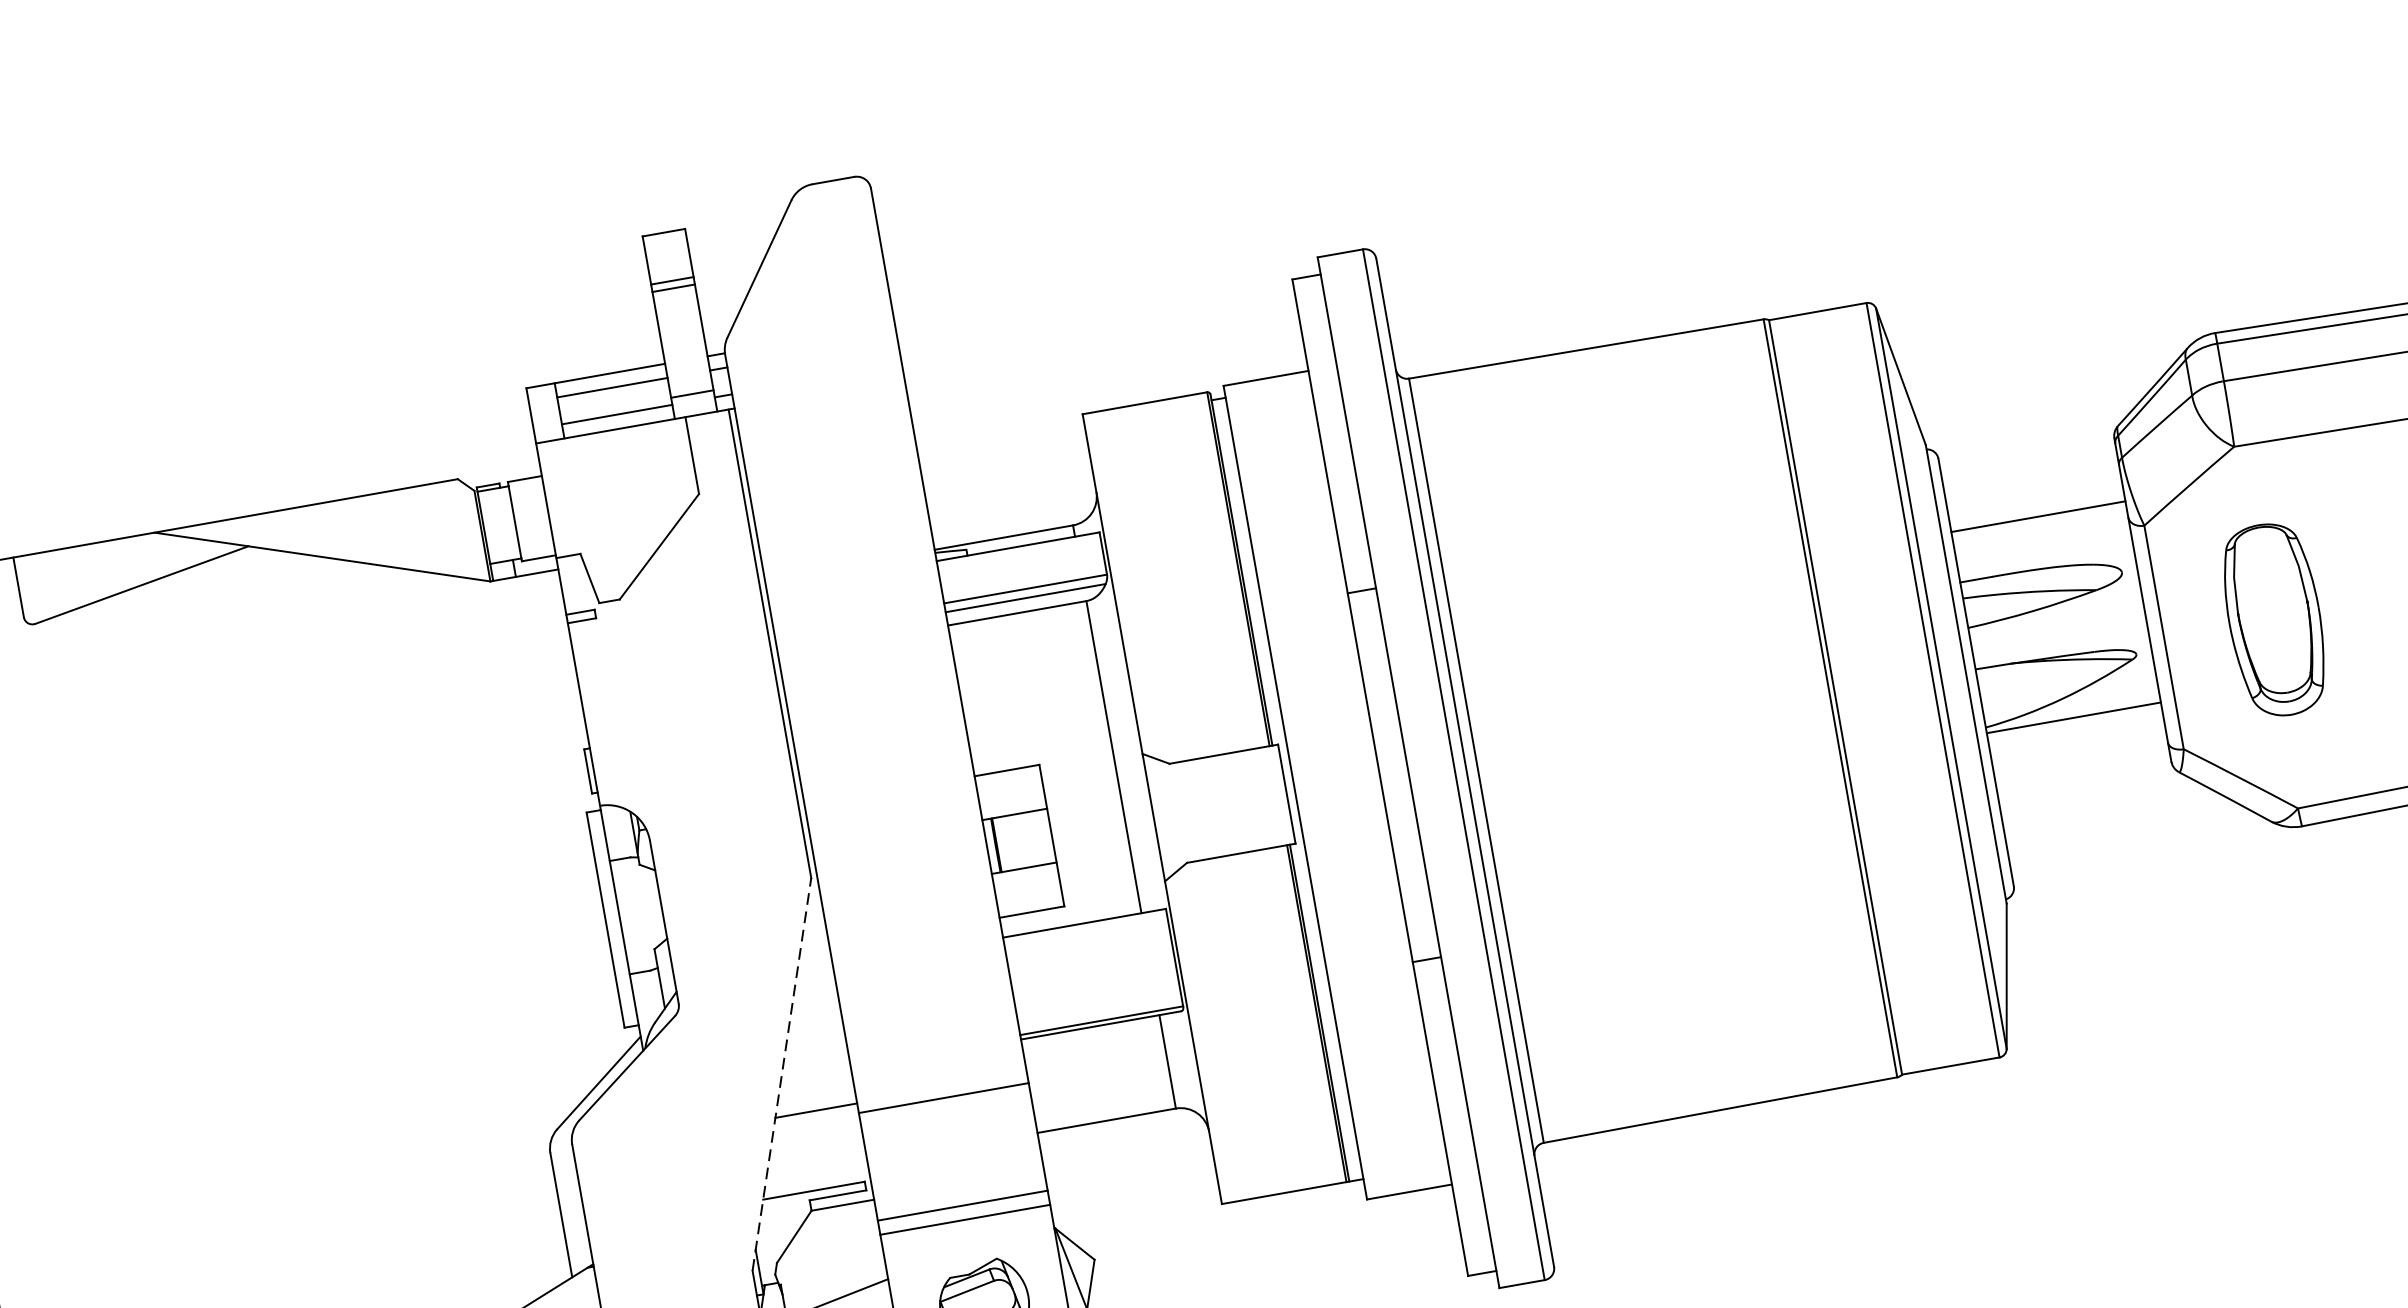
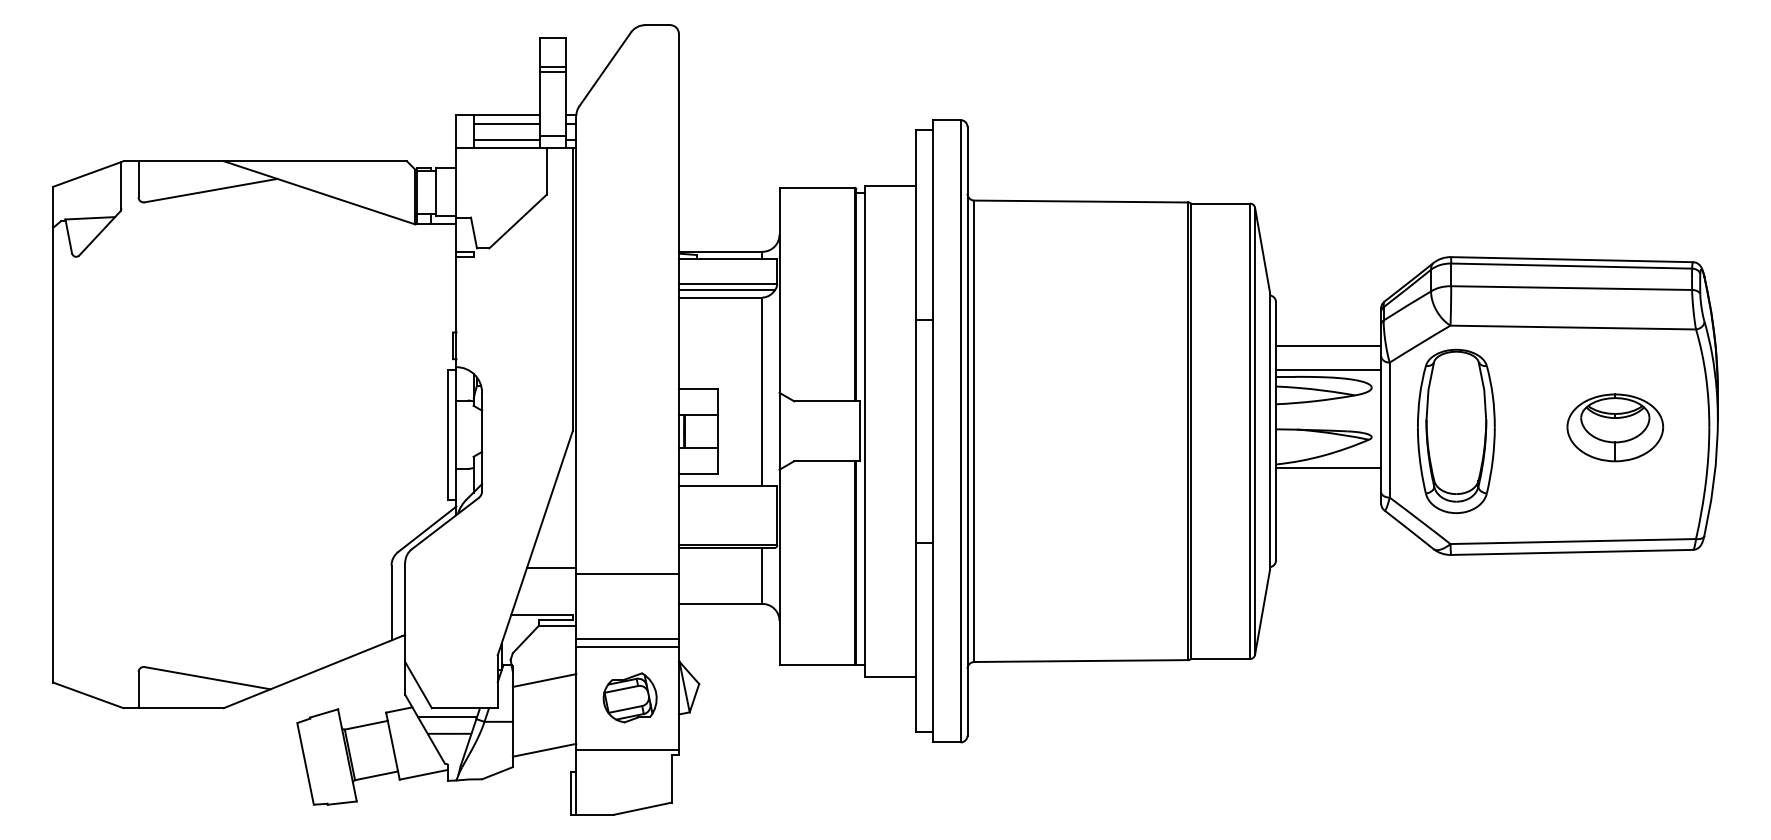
line: (2044, 554) -> (1328, 369), added
part: (2274, 618) -> (1456, 430), size x1.43
line: (782, 1073) -> (535, 542), dashed -> solid

